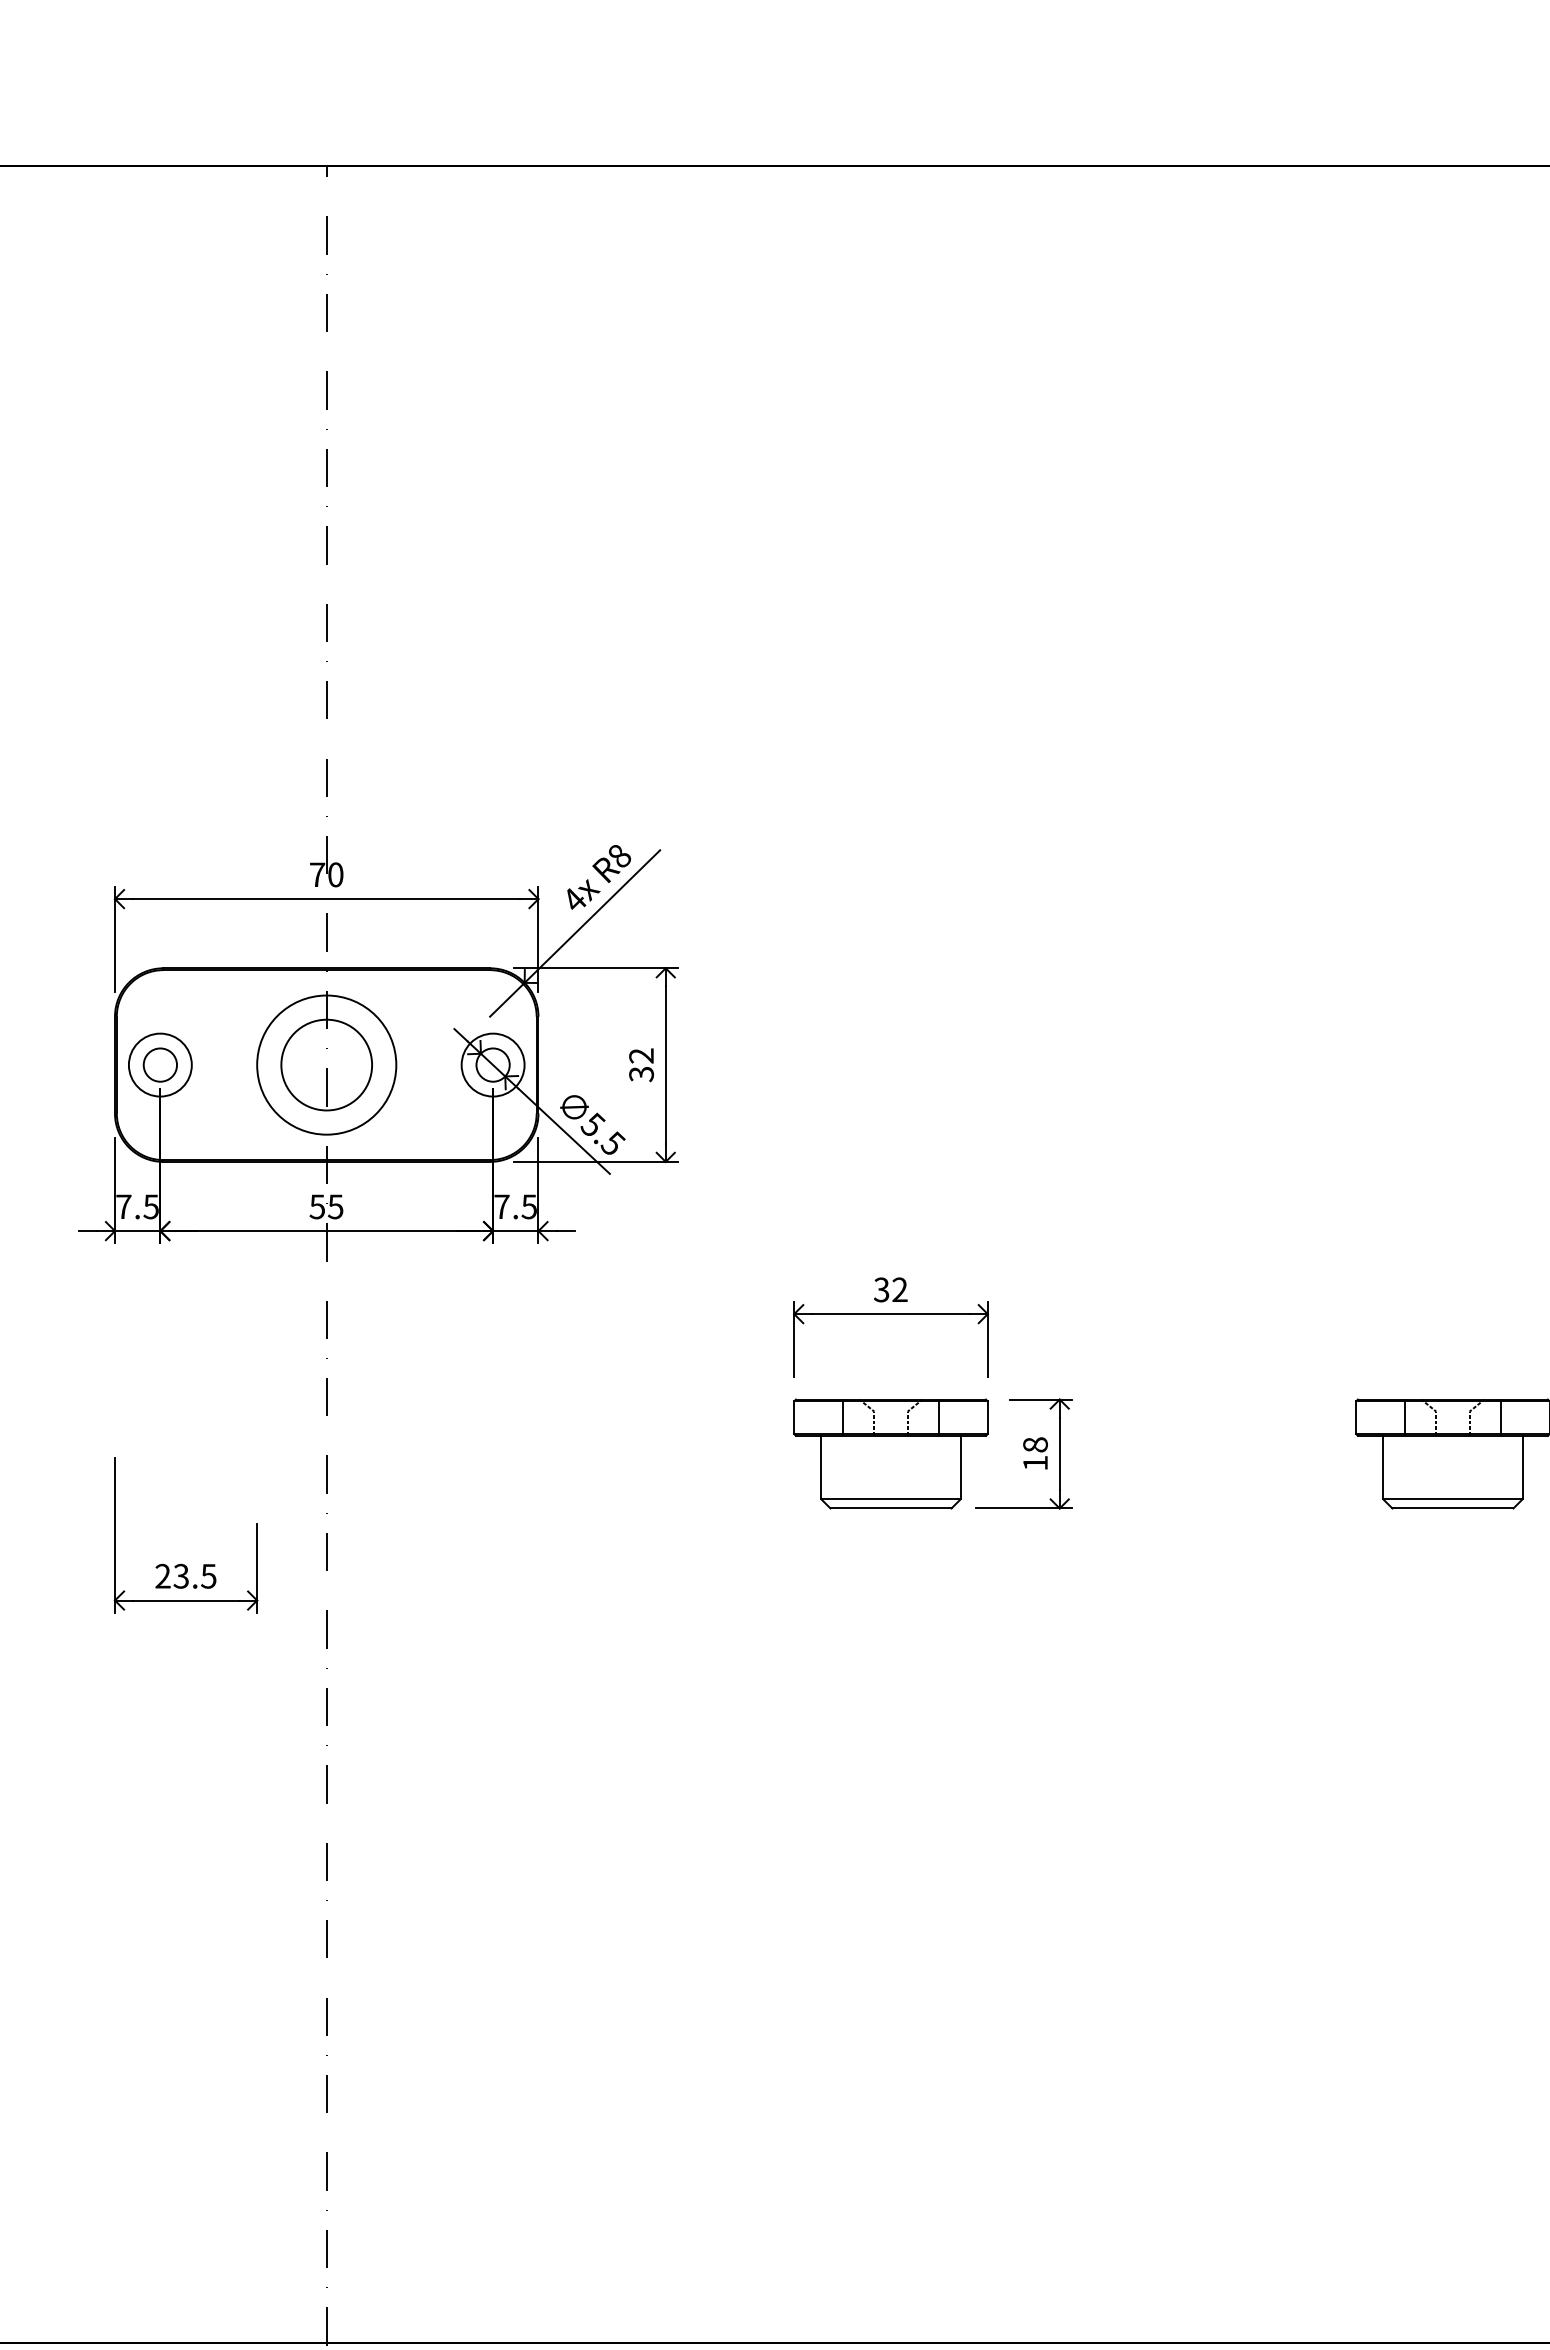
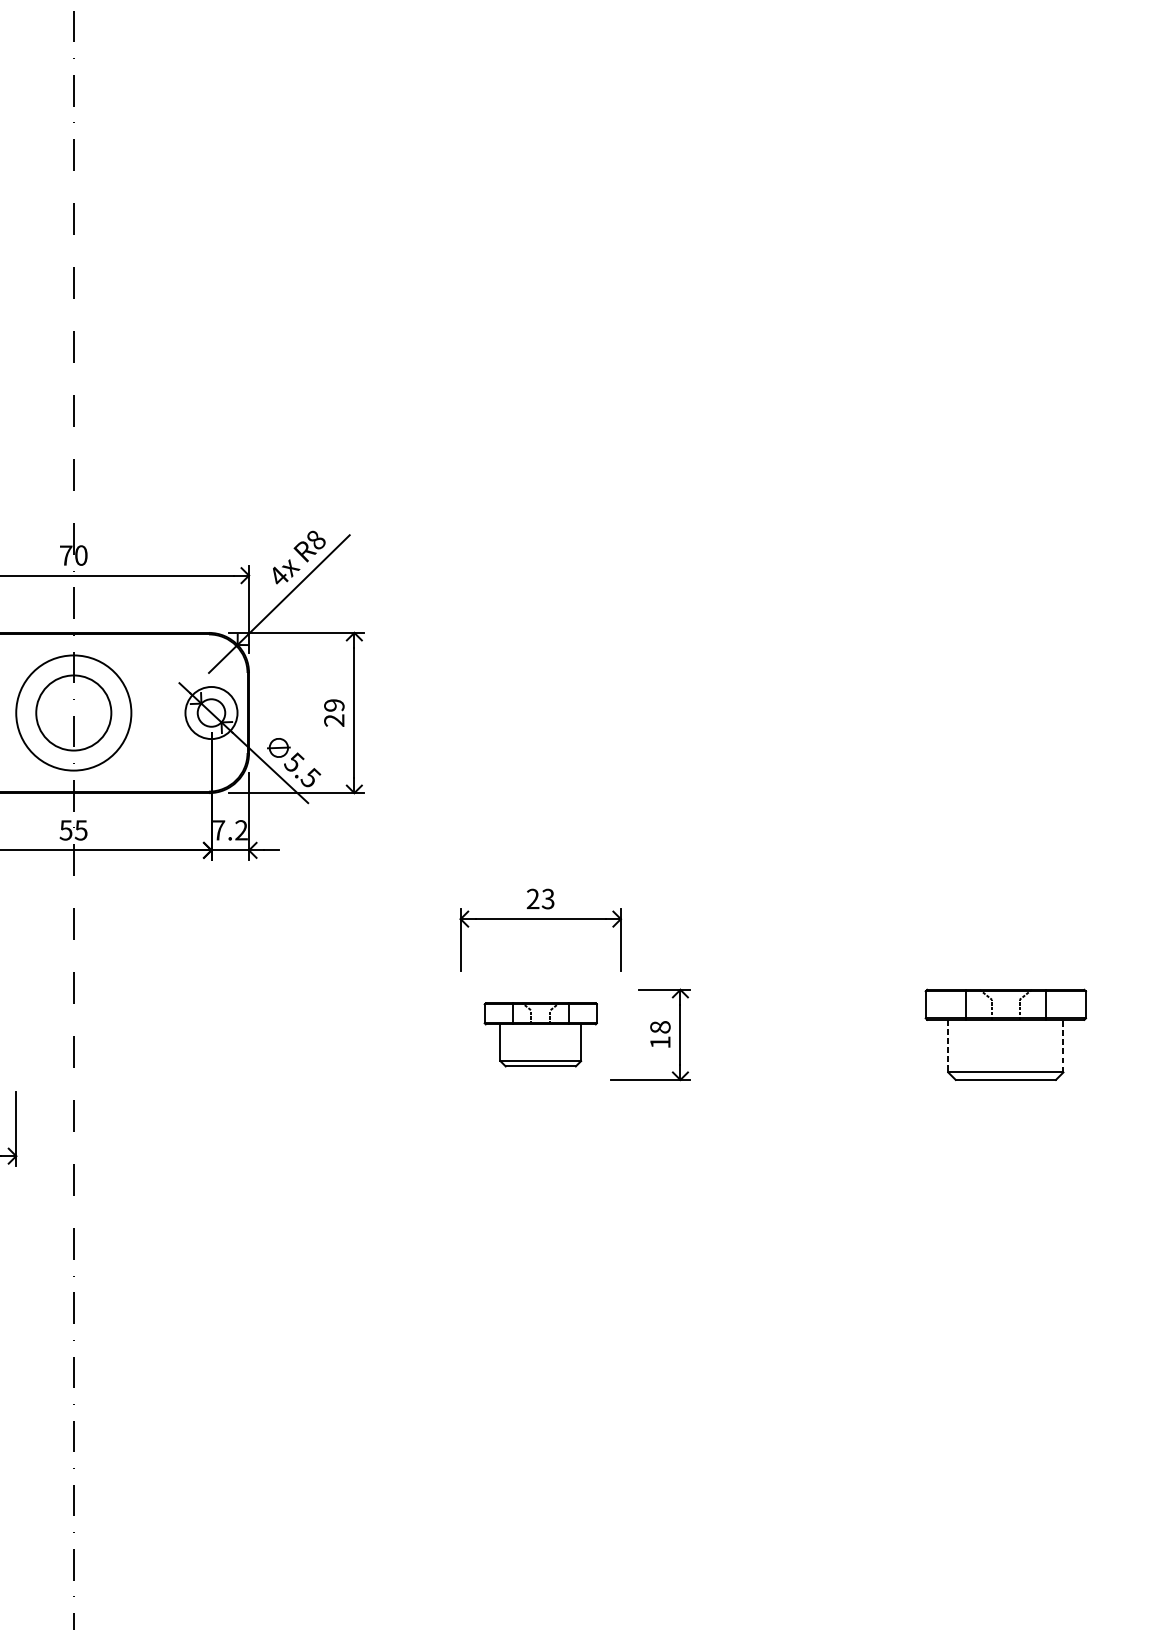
text: (641, 1065) -> (334, 713), 32 -> 29
text: (528, 1206) -> (240, 830), 7.5 -> 7.2
text: (890, 1290) -> (540, 899), 32 -> 23
part: (890, 1453) -> (540, 1034), size x0.7
line: (1383, 1467) -> (948, 1046), solid -> dashed
line: (1522, 1467) -> (1063, 1046), solid -> dashed

